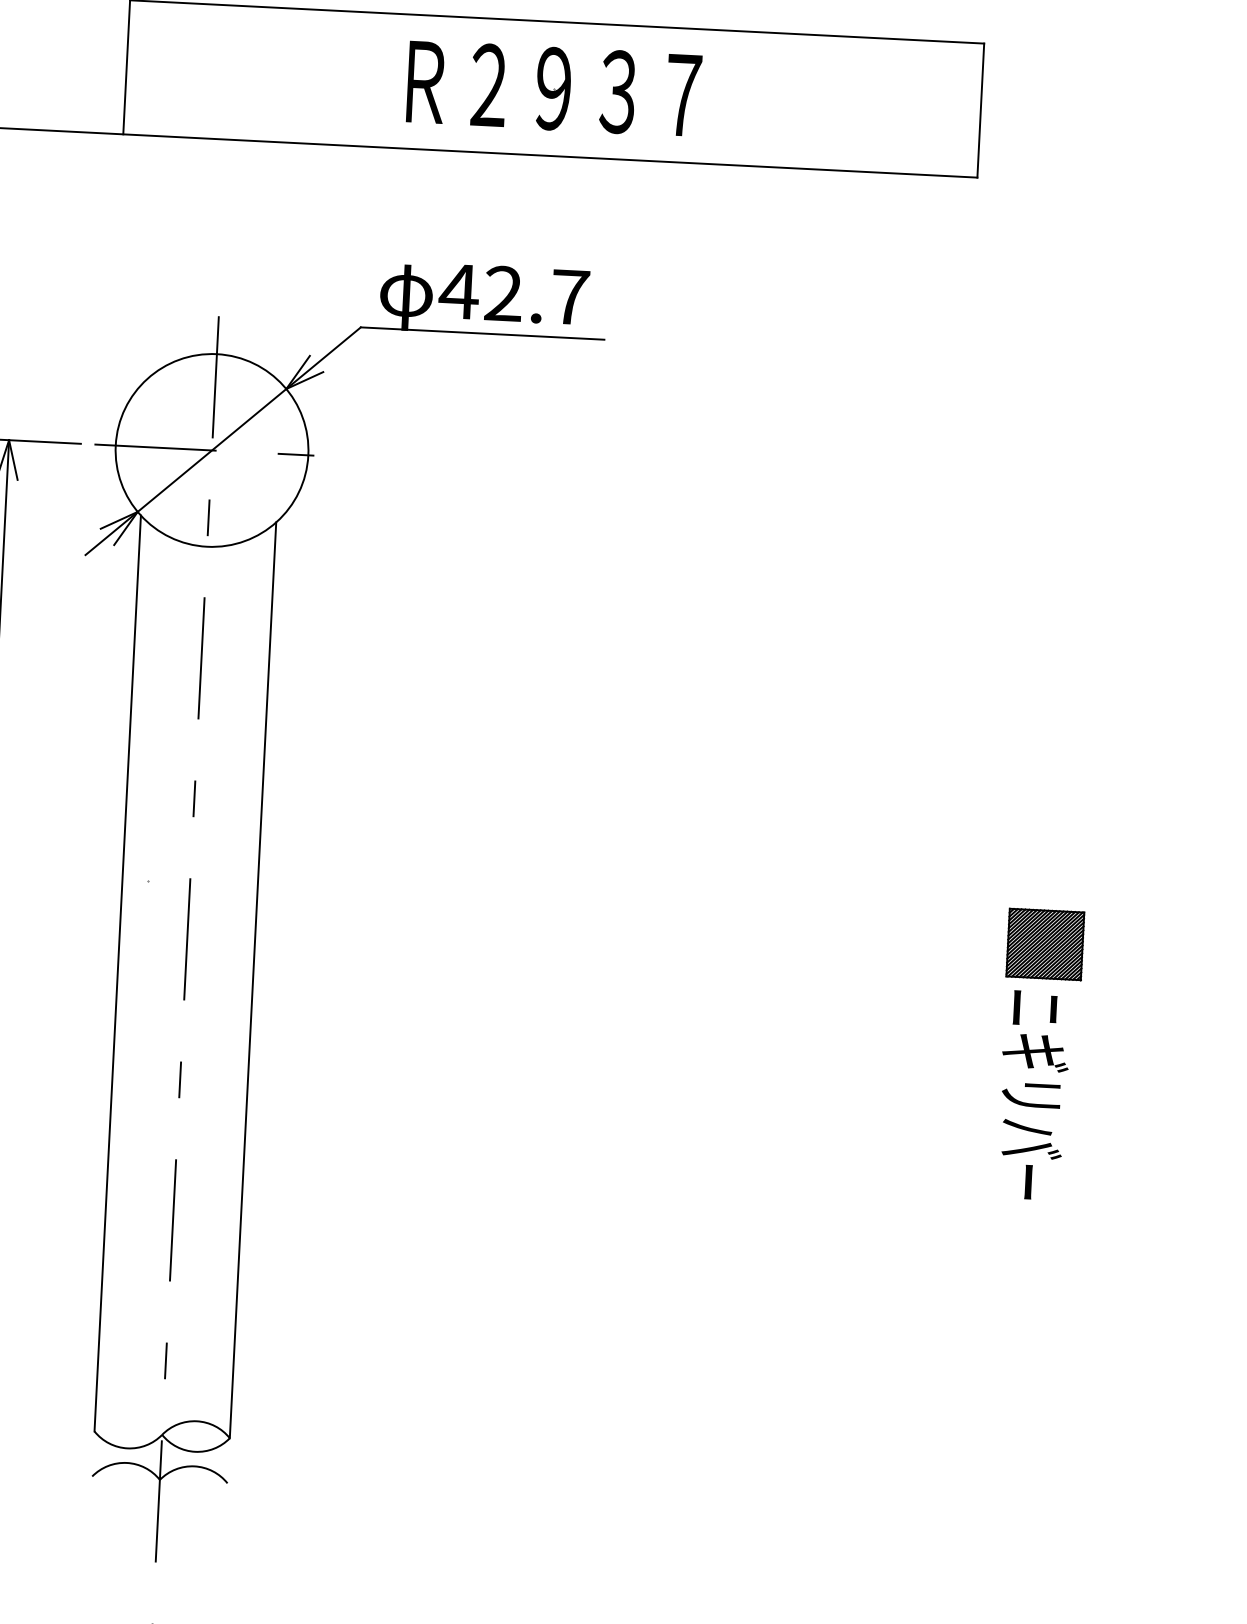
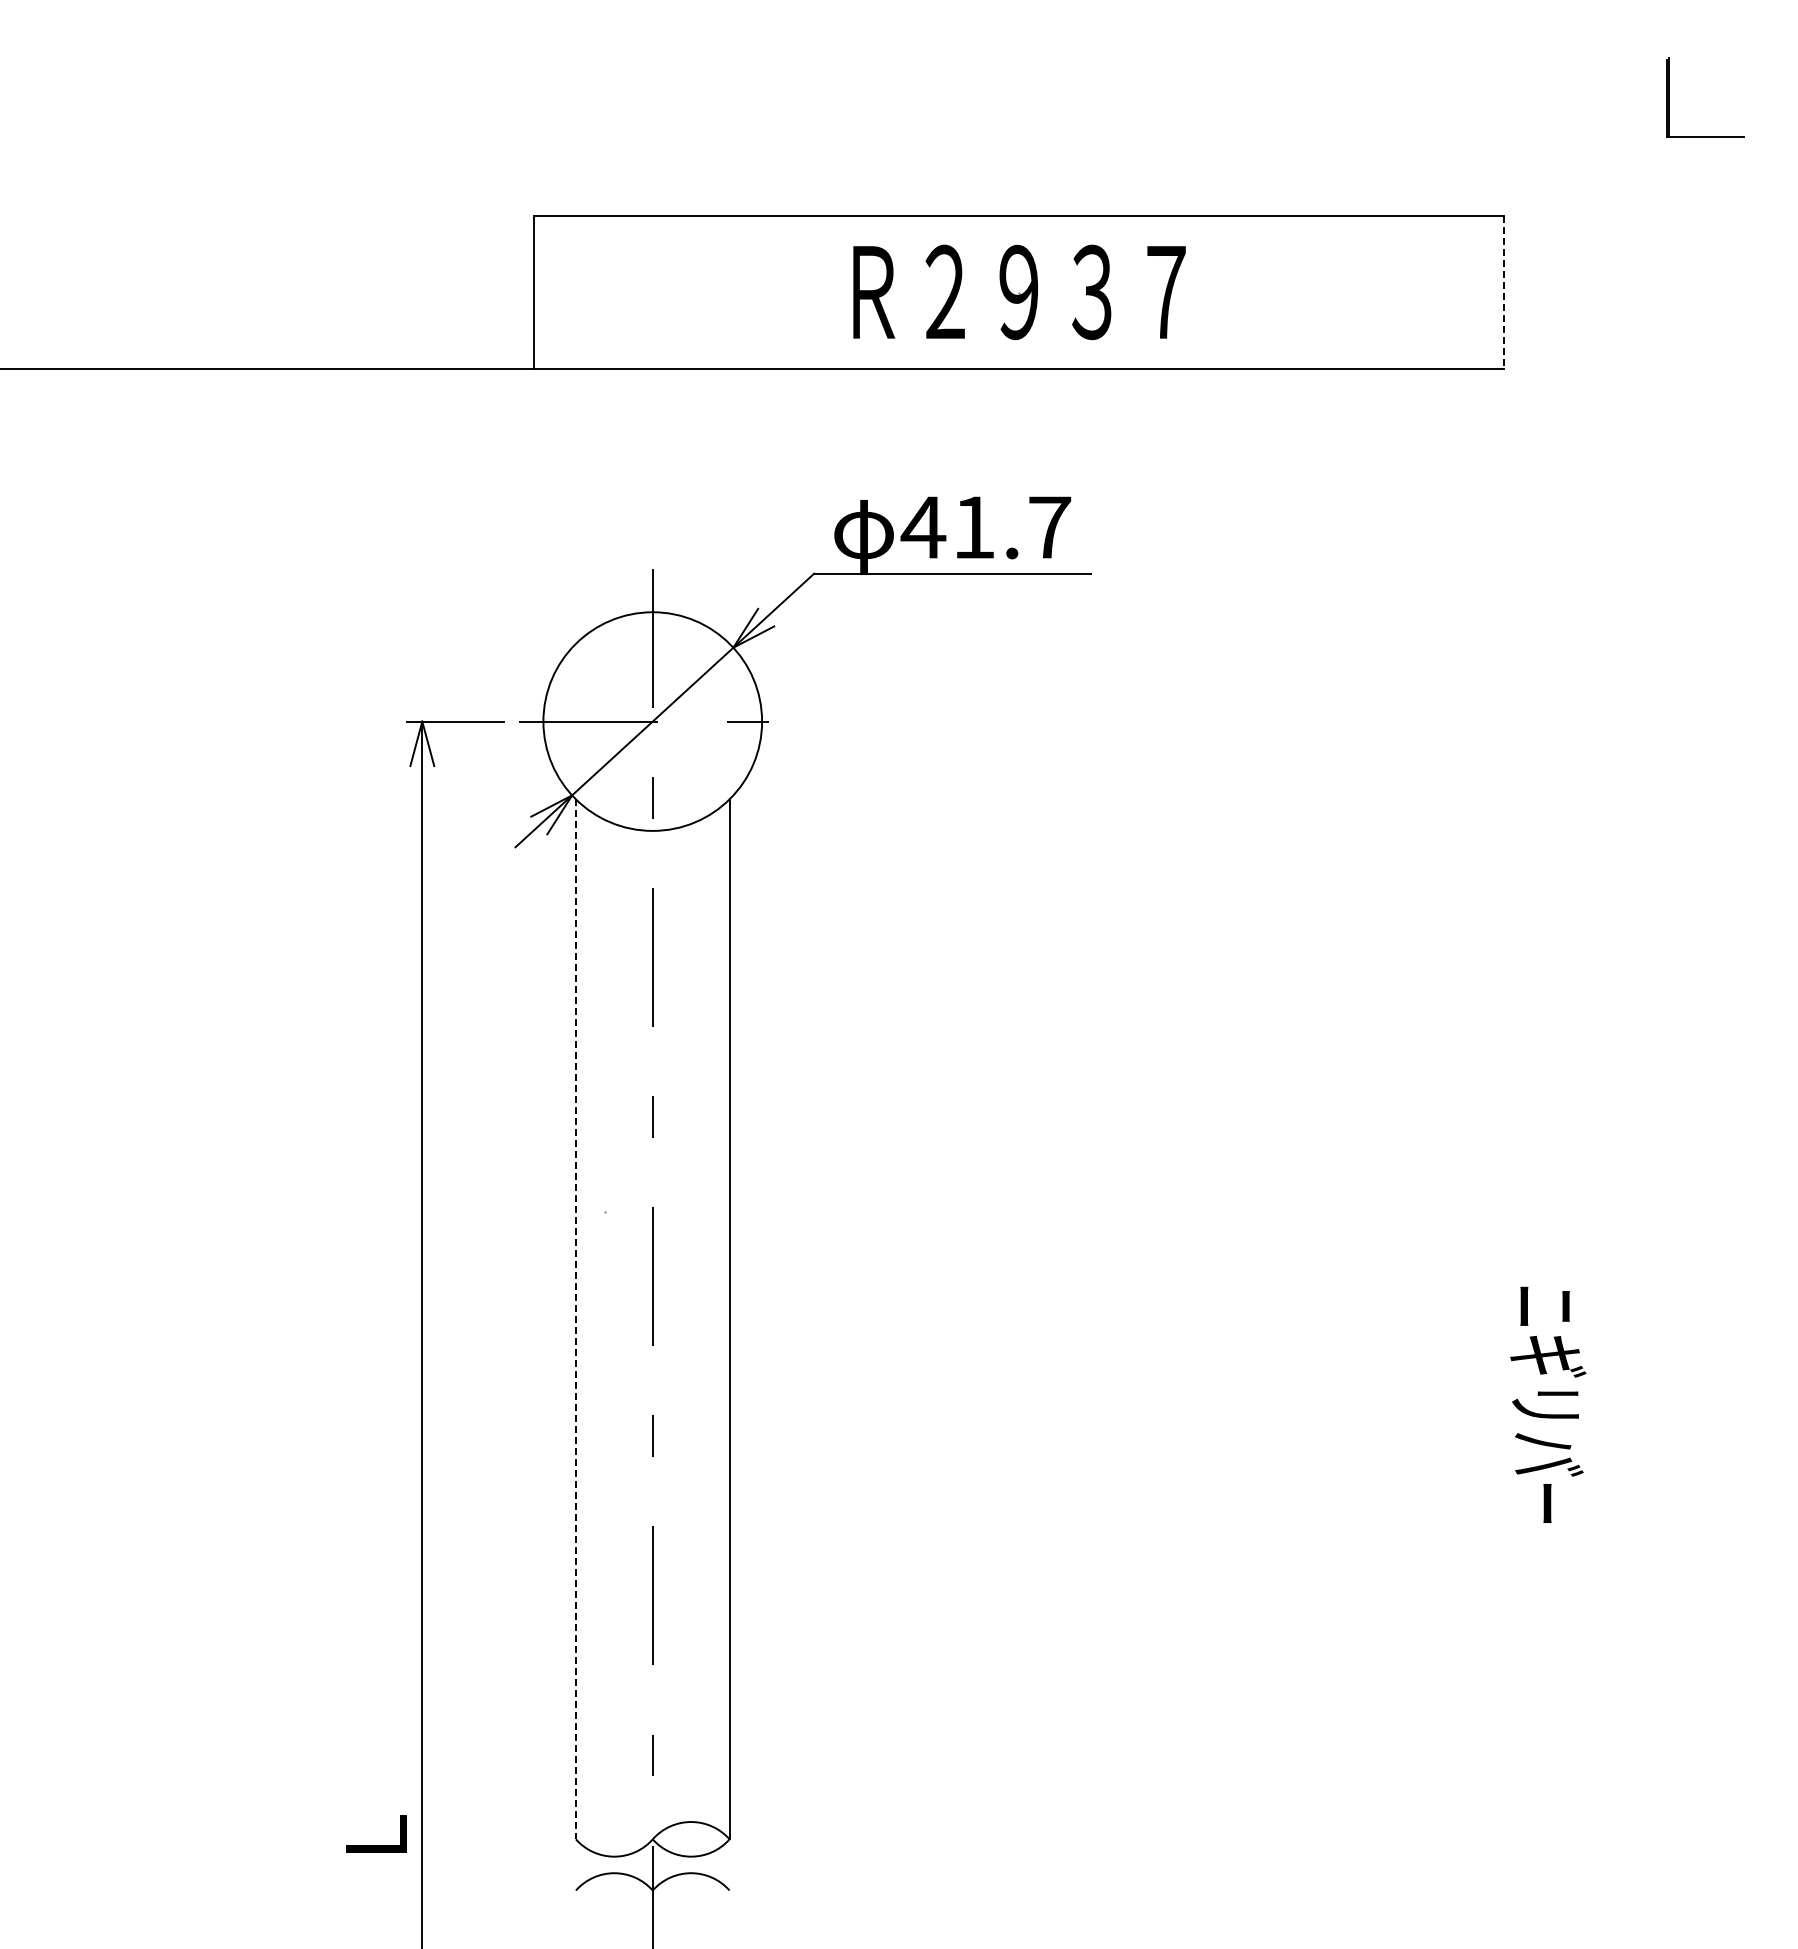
line: (980, 111) -> (1503, 293), solid -> dashed
text: (504, 293) -> (974, 526), 42.7 -> 41.7
part: (1045, 943) -> (1624, 1232), removed
line: (117, 973) -> (575, 1319), solid -> dashed
text: (1033, 1095) -> (1548, 1404), moved

